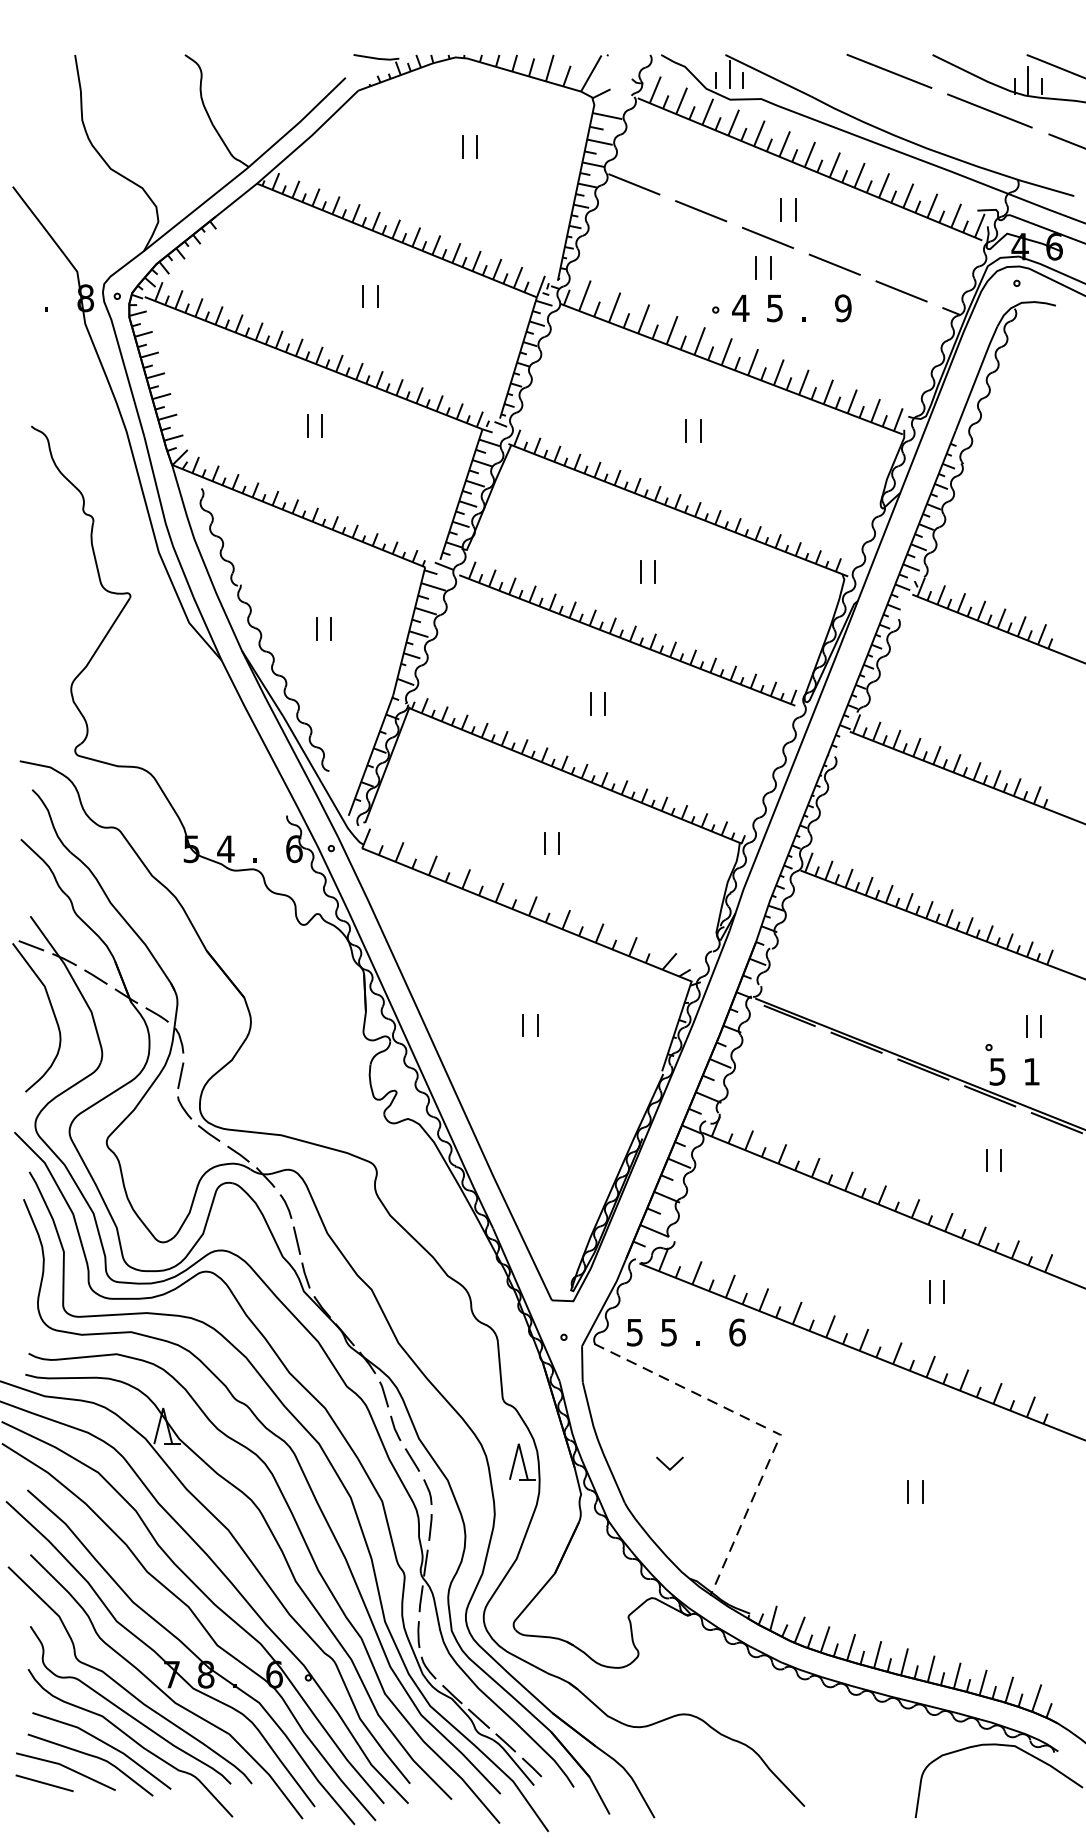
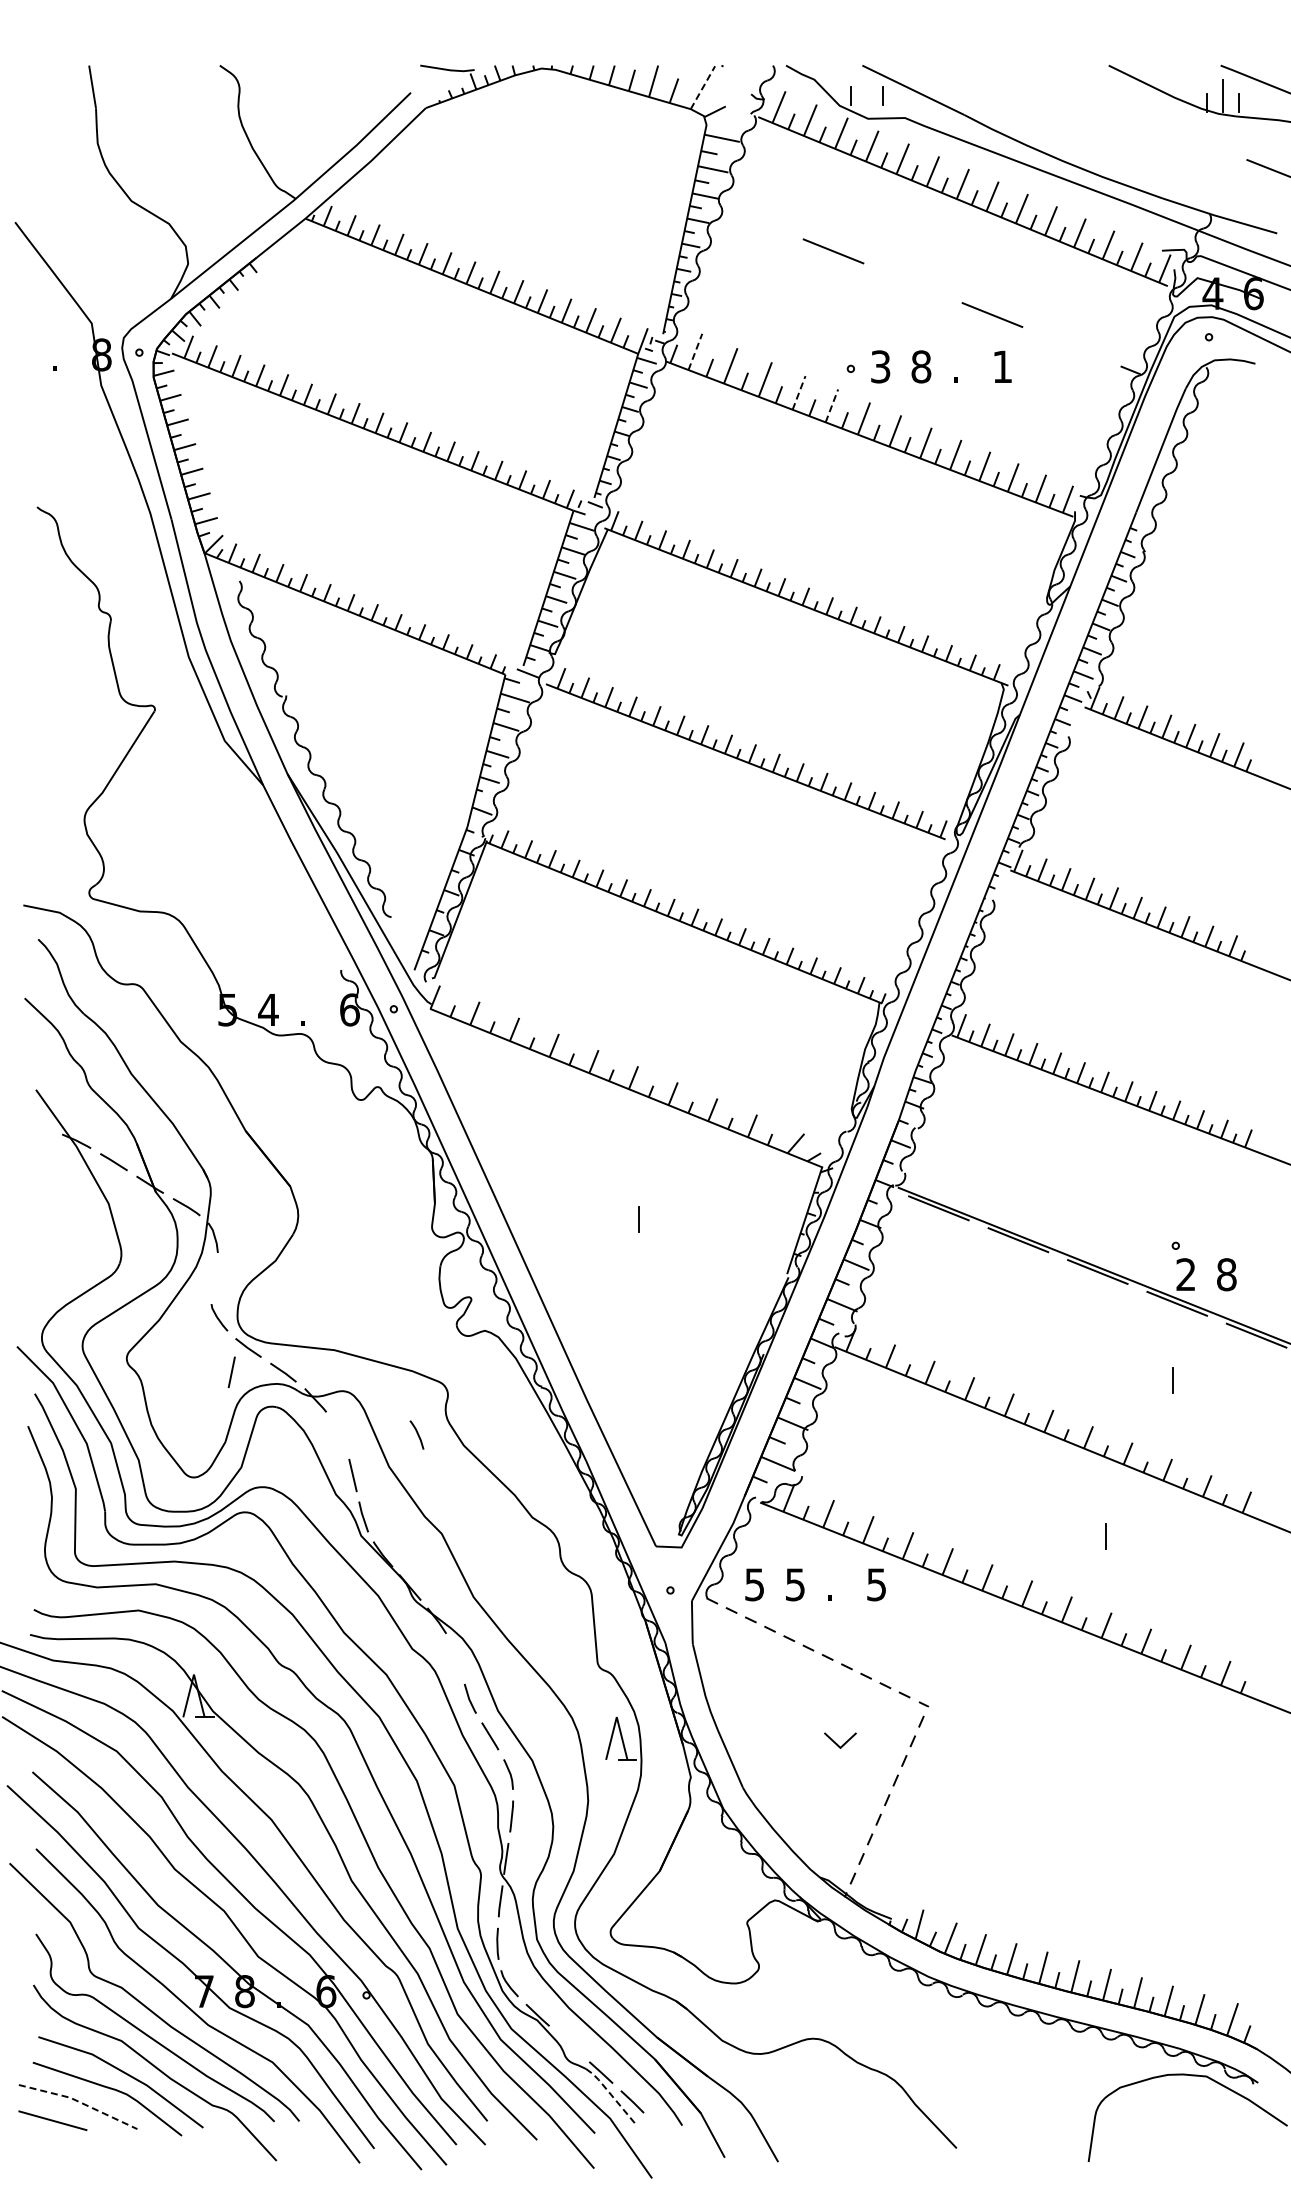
line: (889, 70) -> (1057, 84), removed
line: (590, 73) -> (702, 87), solid -> dashed
line: (729, 74) -> (867, 88), removed
line: (989, 110) -> (1176, 131), removed
line: (463, 147) -> (550, 175), removed
line: (477, 147) -> (567, 175), removed
line: (633, 184) -> (753, 219), removed
line: (781, 209) -> (929, 249), removed
line: (796, 209) -> (946, 249), removed
line: (767, 238) -> (912, 283), removed
line: (756, 267) -> (899, 318), removed
line: (770, 267) -> (916, 318), removed
line: (901, 291) -> (1071, 346), removed
line: (585, 295) -> (695, 351), solid -> dashed
line: (363, 296) -> (431, 352), removed
line: (377, 296) -> (448, 352), removed
text: (740, 308) -> (880, 366), 4 -> 3
text: (775, 308) -> (921, 366), 5 -> 8
text: (843, 308) -> (1002, 366), 9 -> 1
line: (672, 329) -> (799, 392), solid -> dashed
line: (699, 340) -> (831, 405), solid -> dashed
line: (307, 425) -> (365, 506), removed
line: (321, 425) -> (382, 506), removed
line: (685, 430) -> (815, 512), removed
line: (700, 430) -> (832, 512), removed
line: (640, 571) -> (761, 679), removed
line: (654, 571) -> (778, 679), removed
line: (316, 628) -> (376, 747), removed
line: (331, 628) -> (393, 747), removed
line: (590, 703) -> (701, 836), removed
line: (605, 703) -> (719, 836), removed
line: (544, 843) -> (647, 1003), removed
line: (558, 843) -> (664, 1003), removed
part: (51, 1010) -> (61, 1201), removed
line: (522, 1025) -> (621, 1219), removed
line: (1027, 1026) -> (1221, 1220), removed
line: (1040, 1026) -> (1237, 1220), removed
text: (997, 1071) -> (1185, 1274), 5 -> 2
text: (1031, 1071) -> (1226, 1274), 1 -> 8
line: (180, 1075) -> (231, 1372), moved
line: (1001, 1160) -> (1190, 1380), removed
line: (285, 1205) -> (416, 1433), moved
line: (944, 1291) -> (1122, 1536), removed
text: (737, 1332) -> (876, 1584), 6 -> 5
line: (384, 1394) -> (456, 1658), removed
line: (667, 1466) -> (837, 1743), moved
line: (907, 1491) -> (1079, 1773), removed
line: (922, 1491) -> (1096, 1773), removed
line: (479, 1718) -> (569, 2043), removed
line: (514, 1761) -> (611, 2094), solid -> dashed
line: (67, 1767) -> (80, 2102), solid -> dashed

